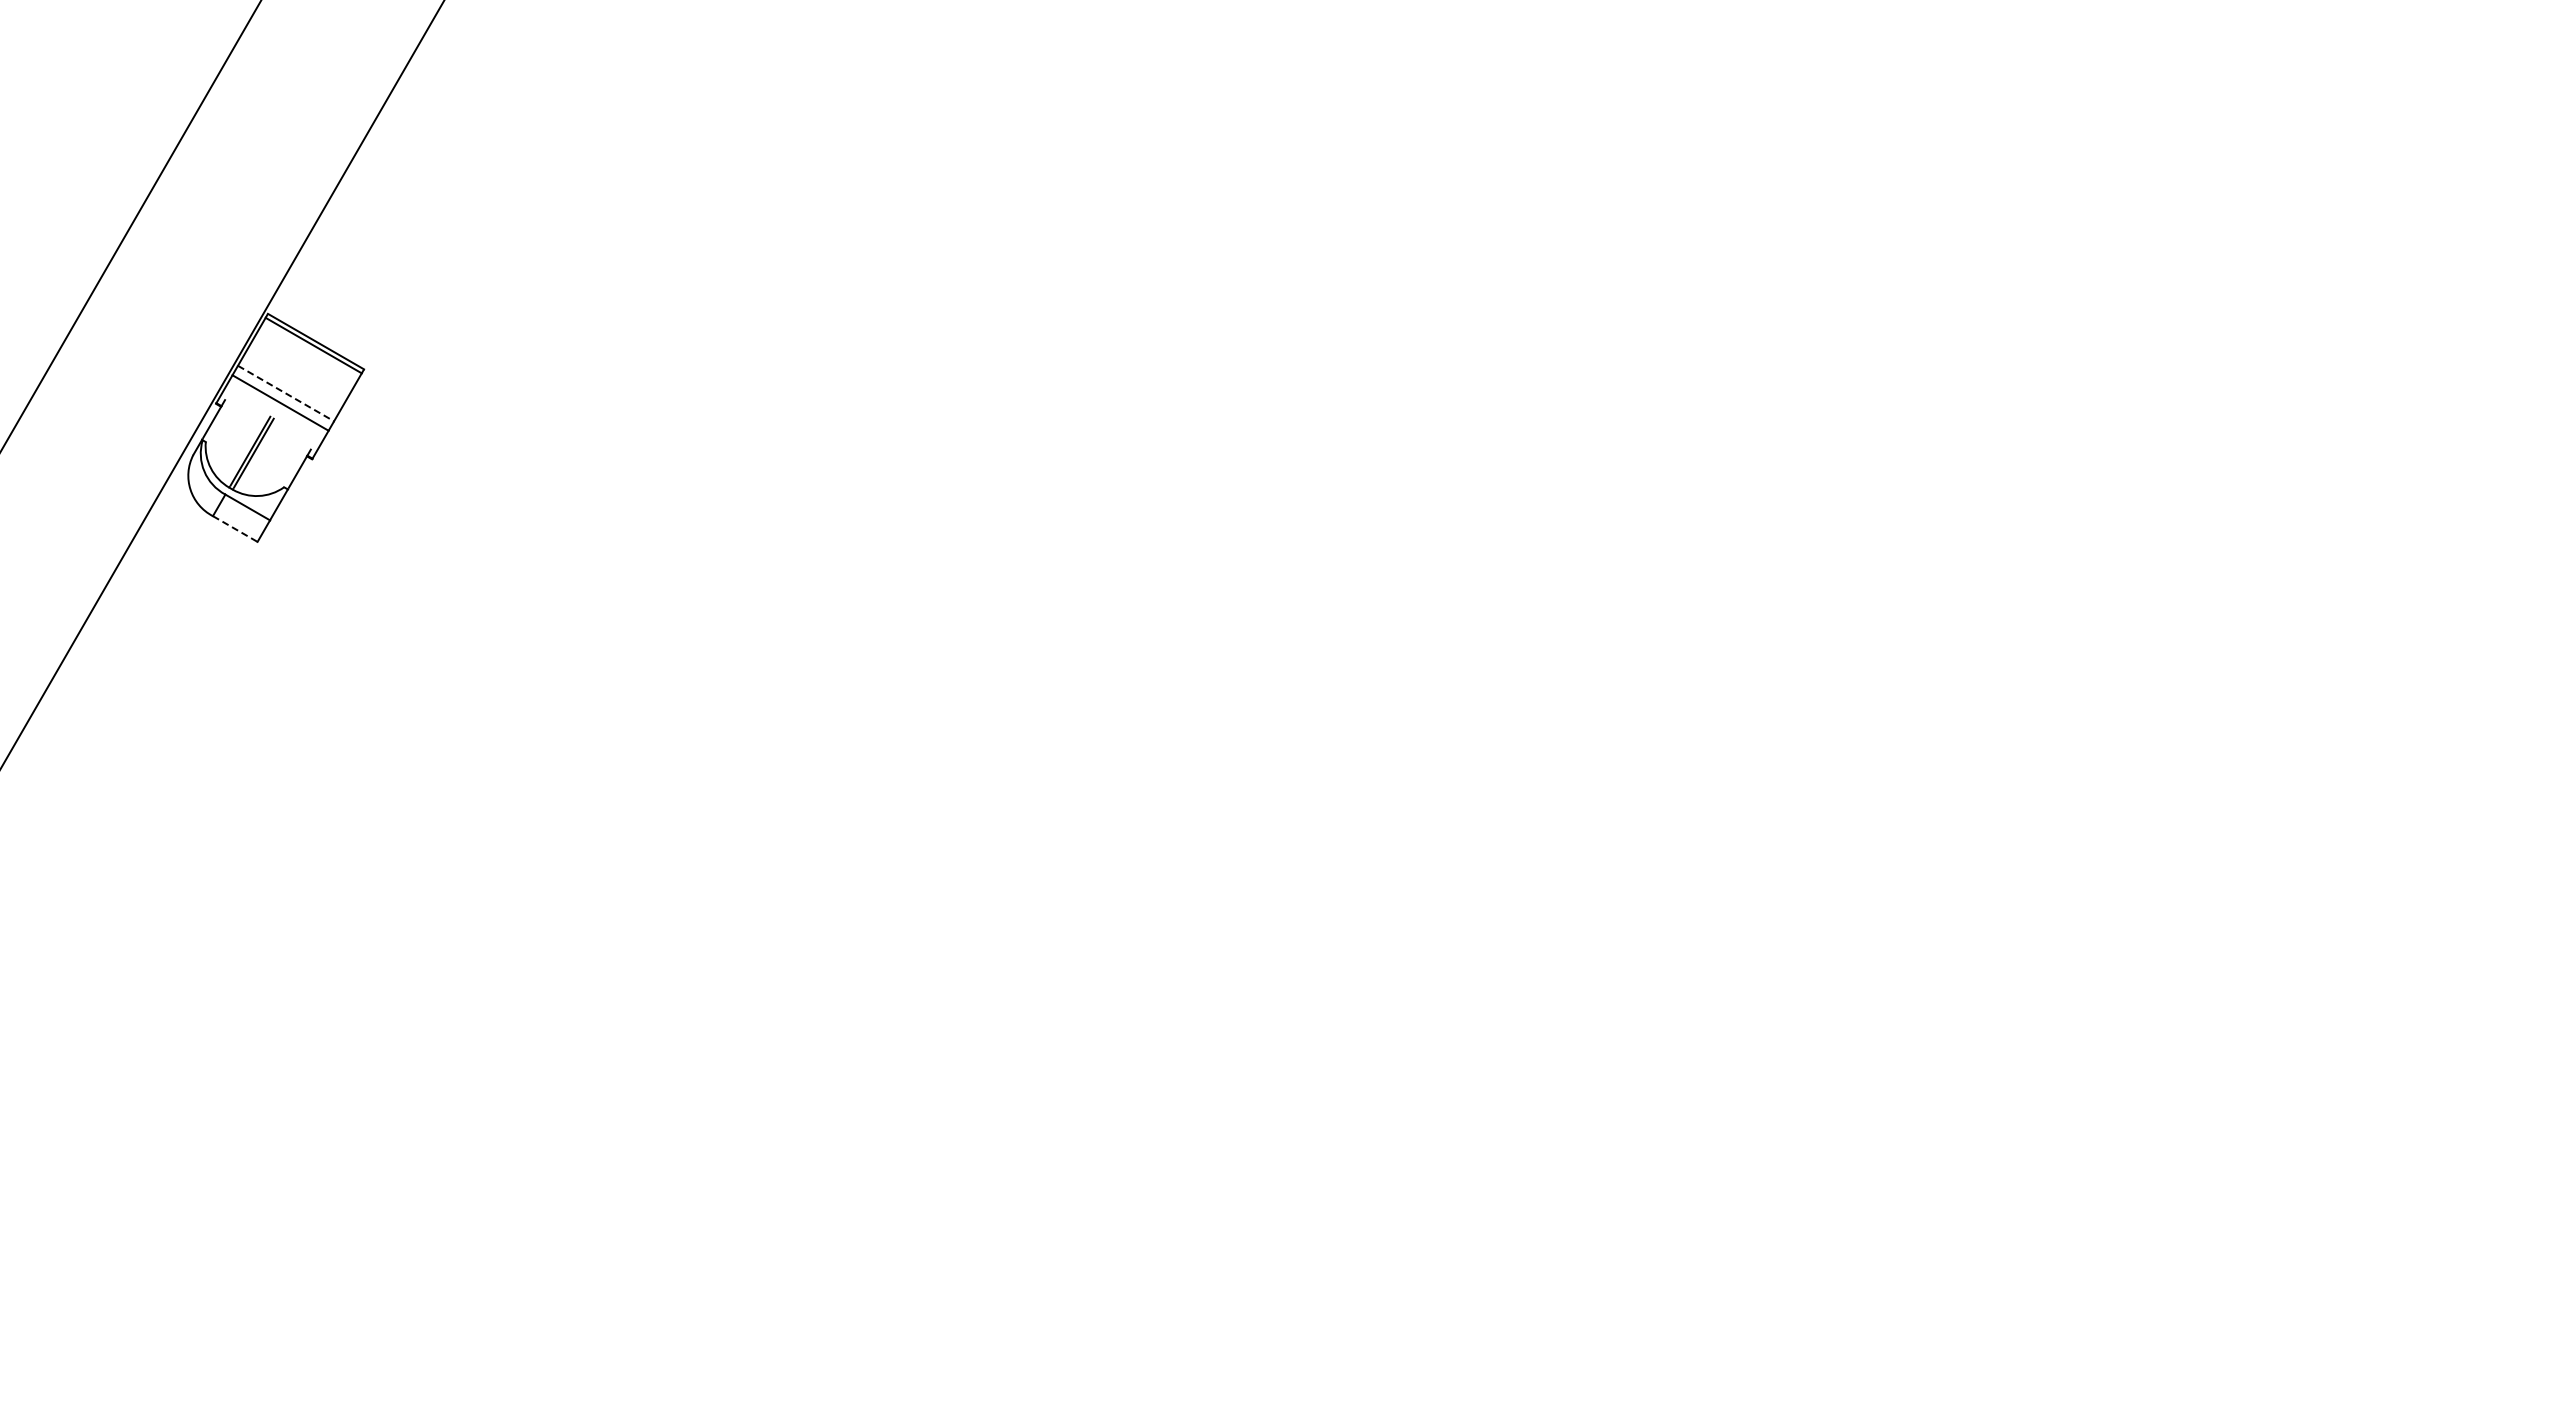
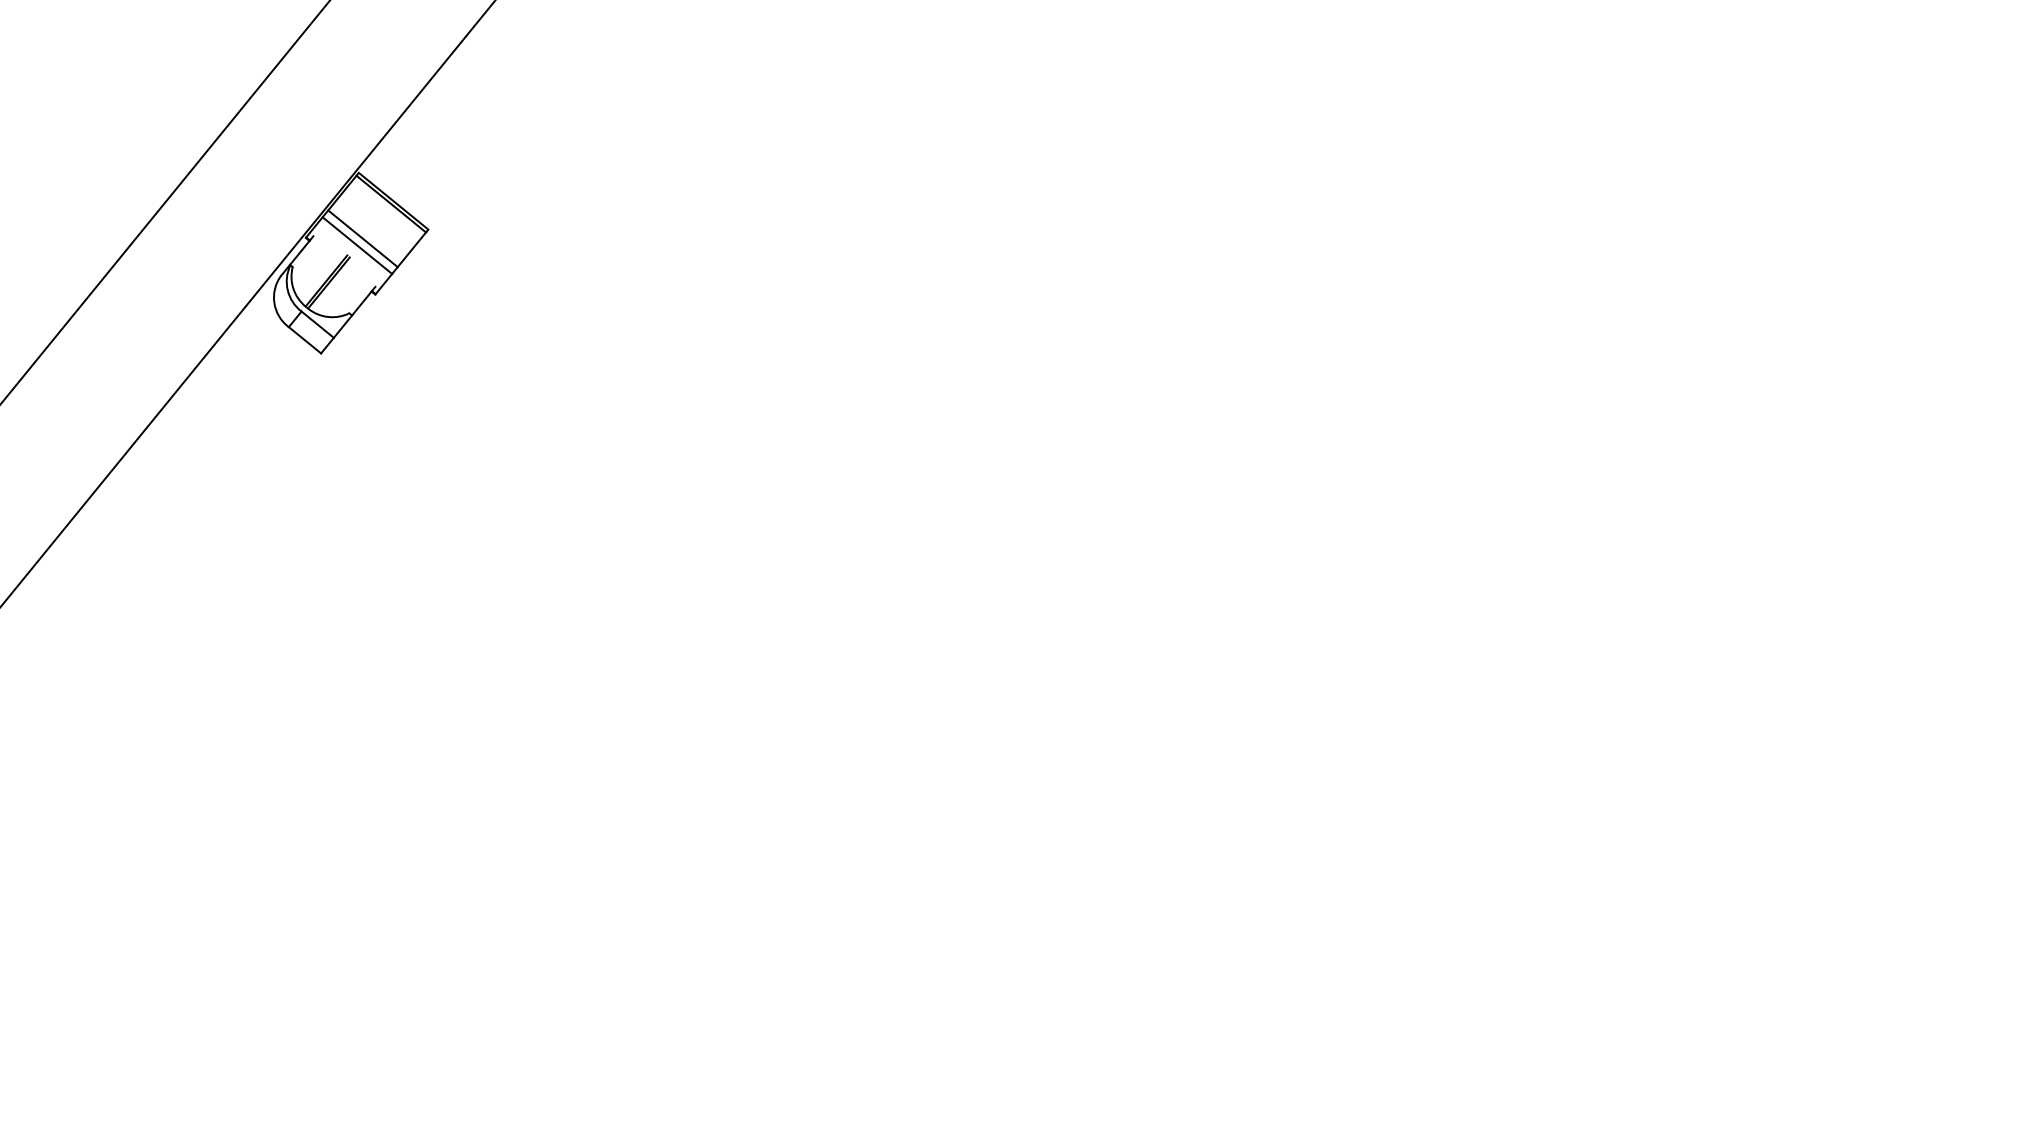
line: (286, 393) -> (363, 238), dashed -> solid
line: (235, 529) -> (305, 340), dashed -> solid

